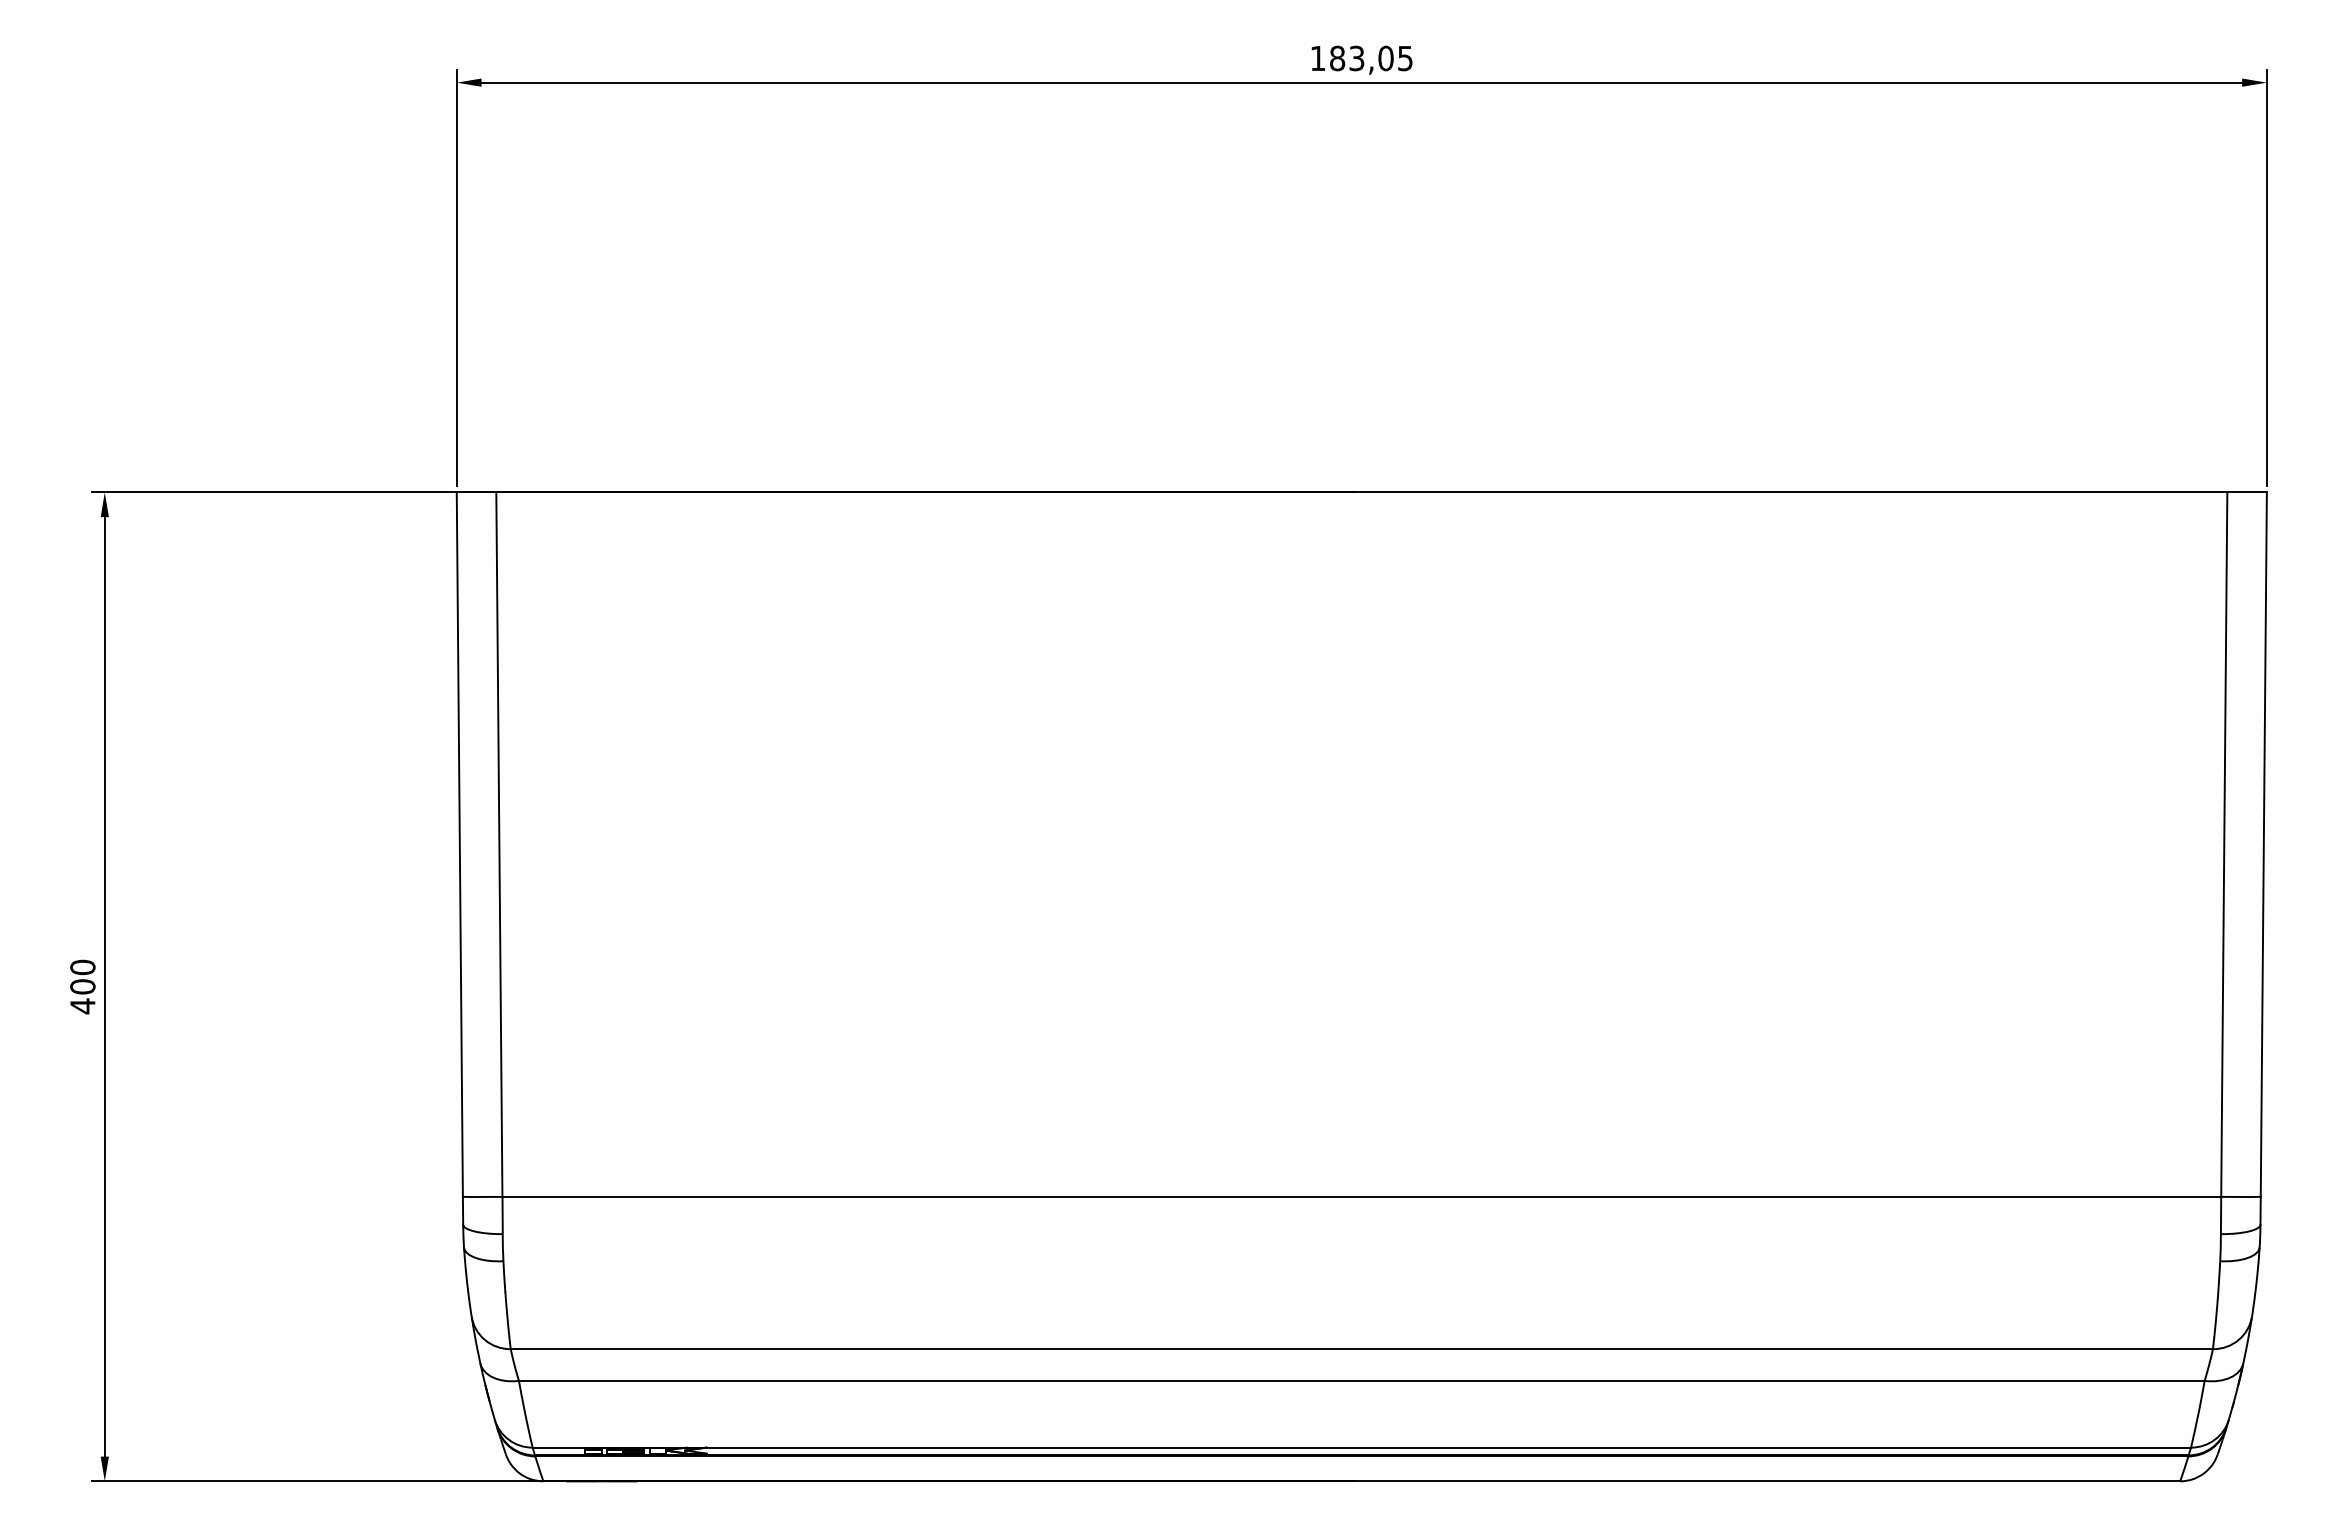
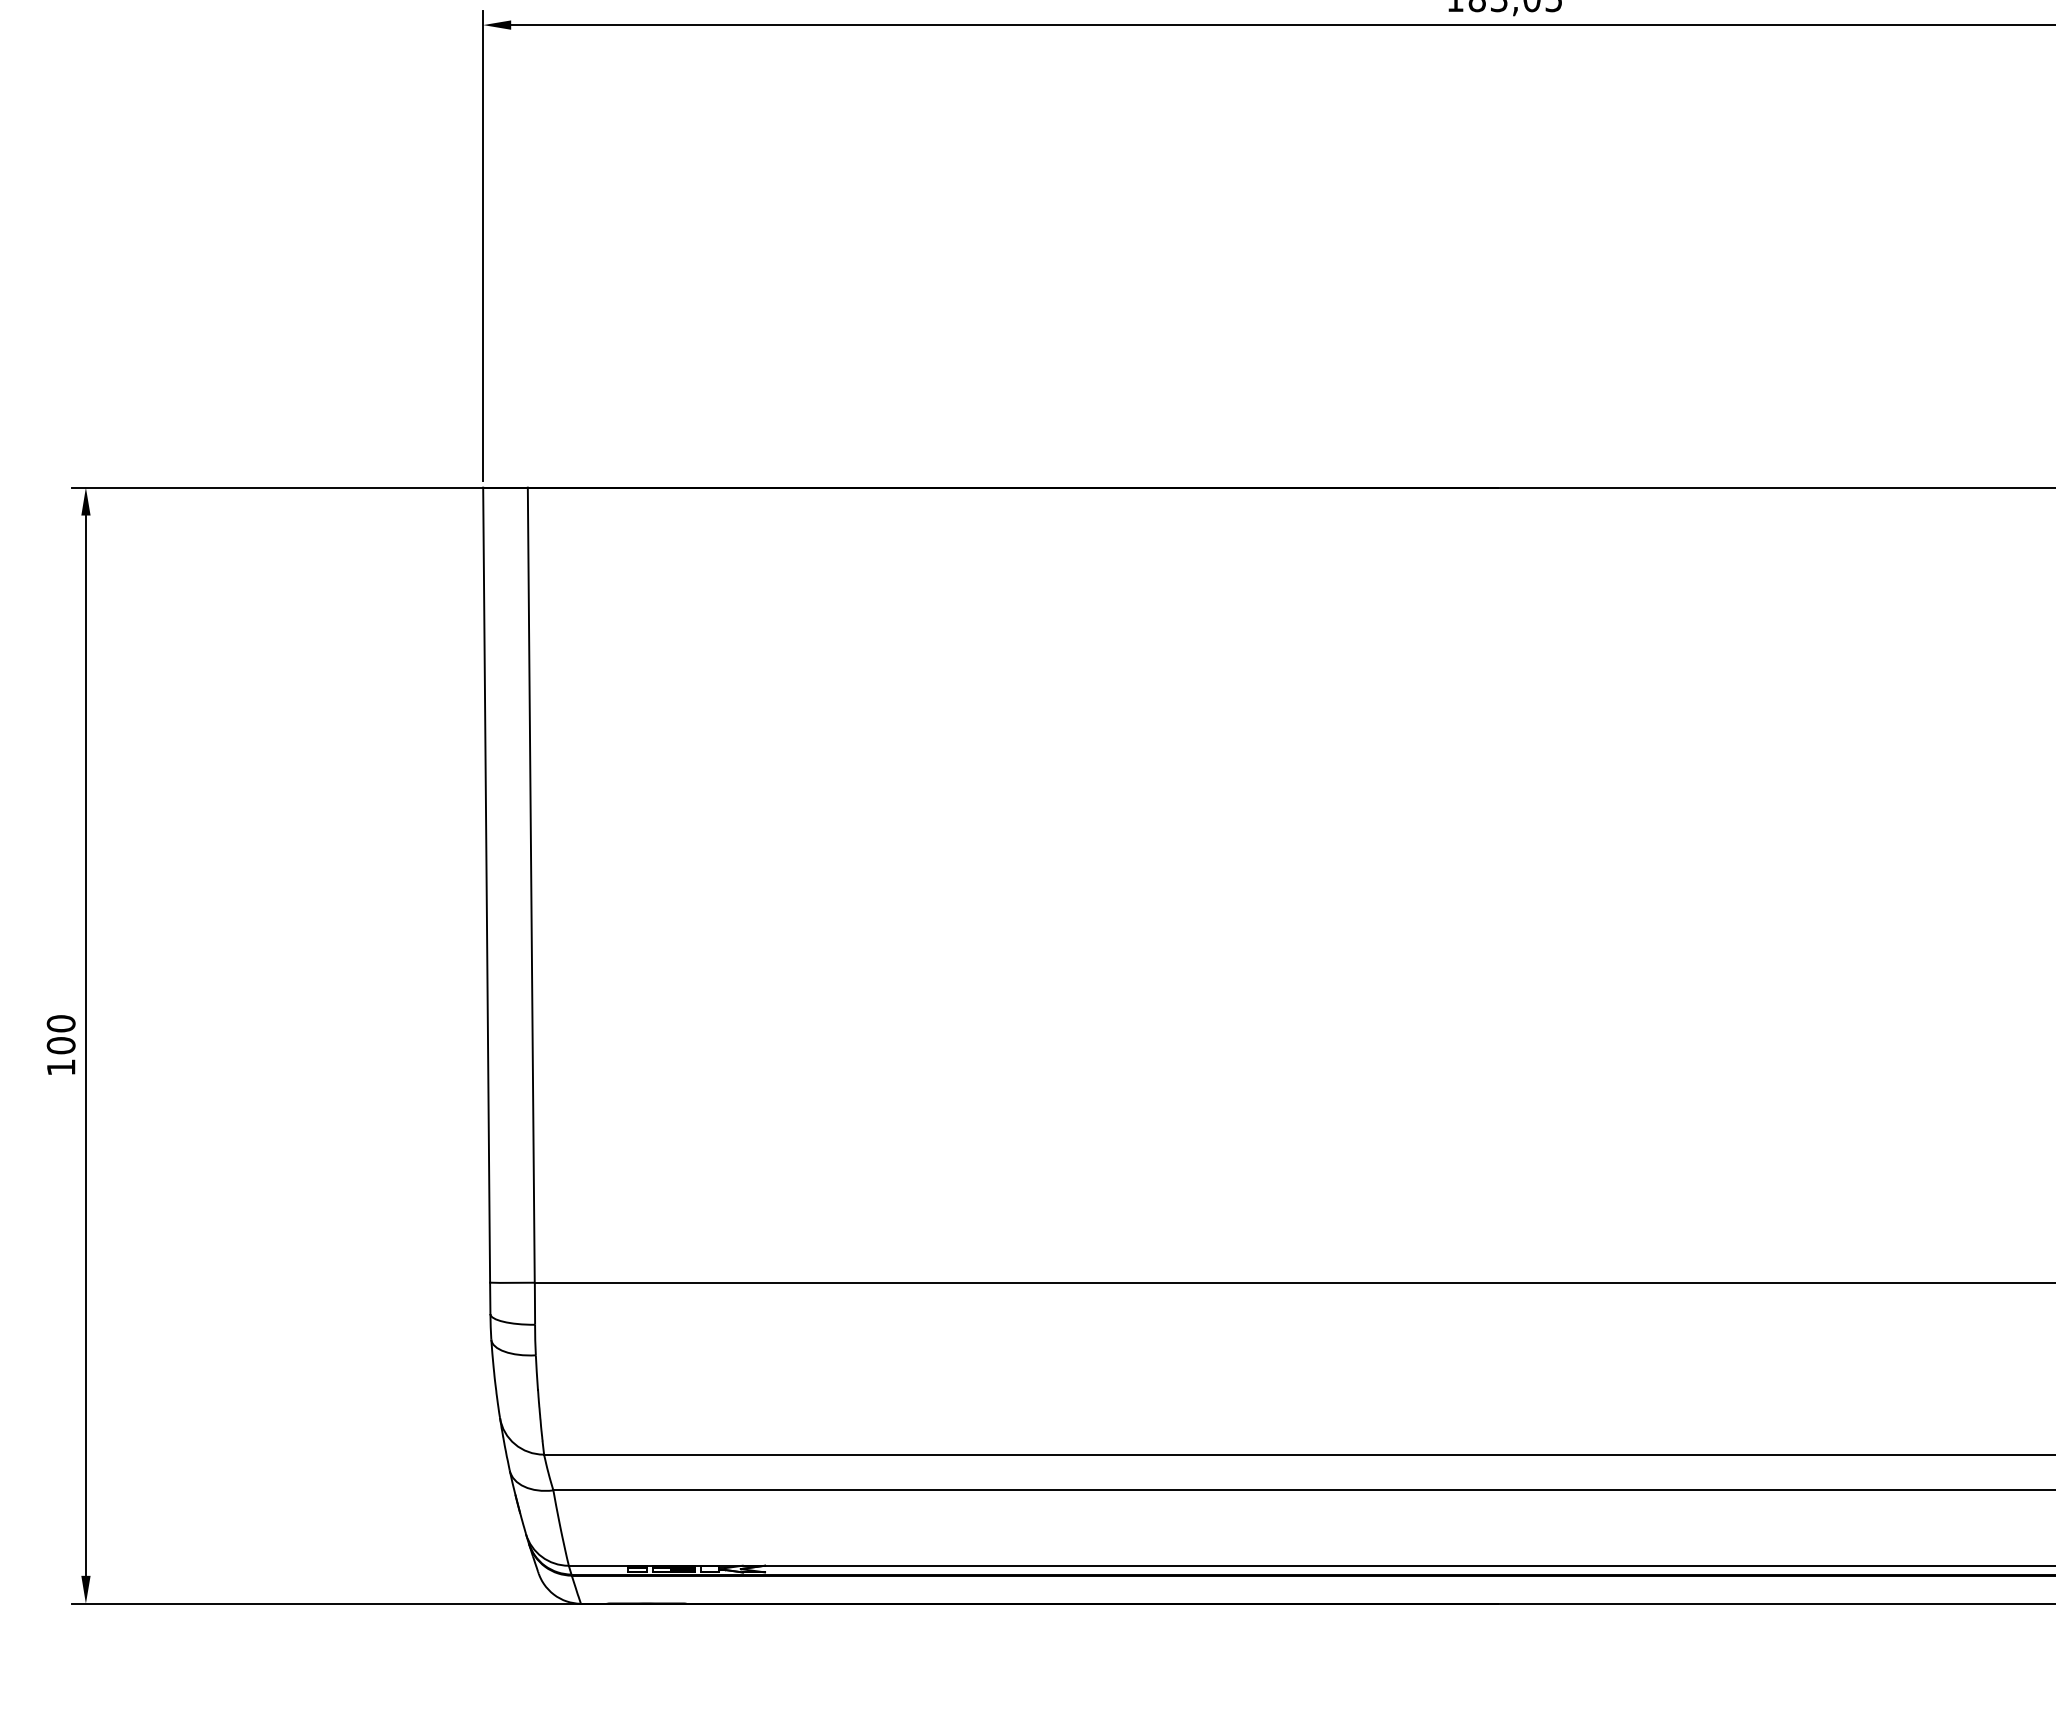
text: (82, 1006) -> (60, 1067), 400 -> 100

